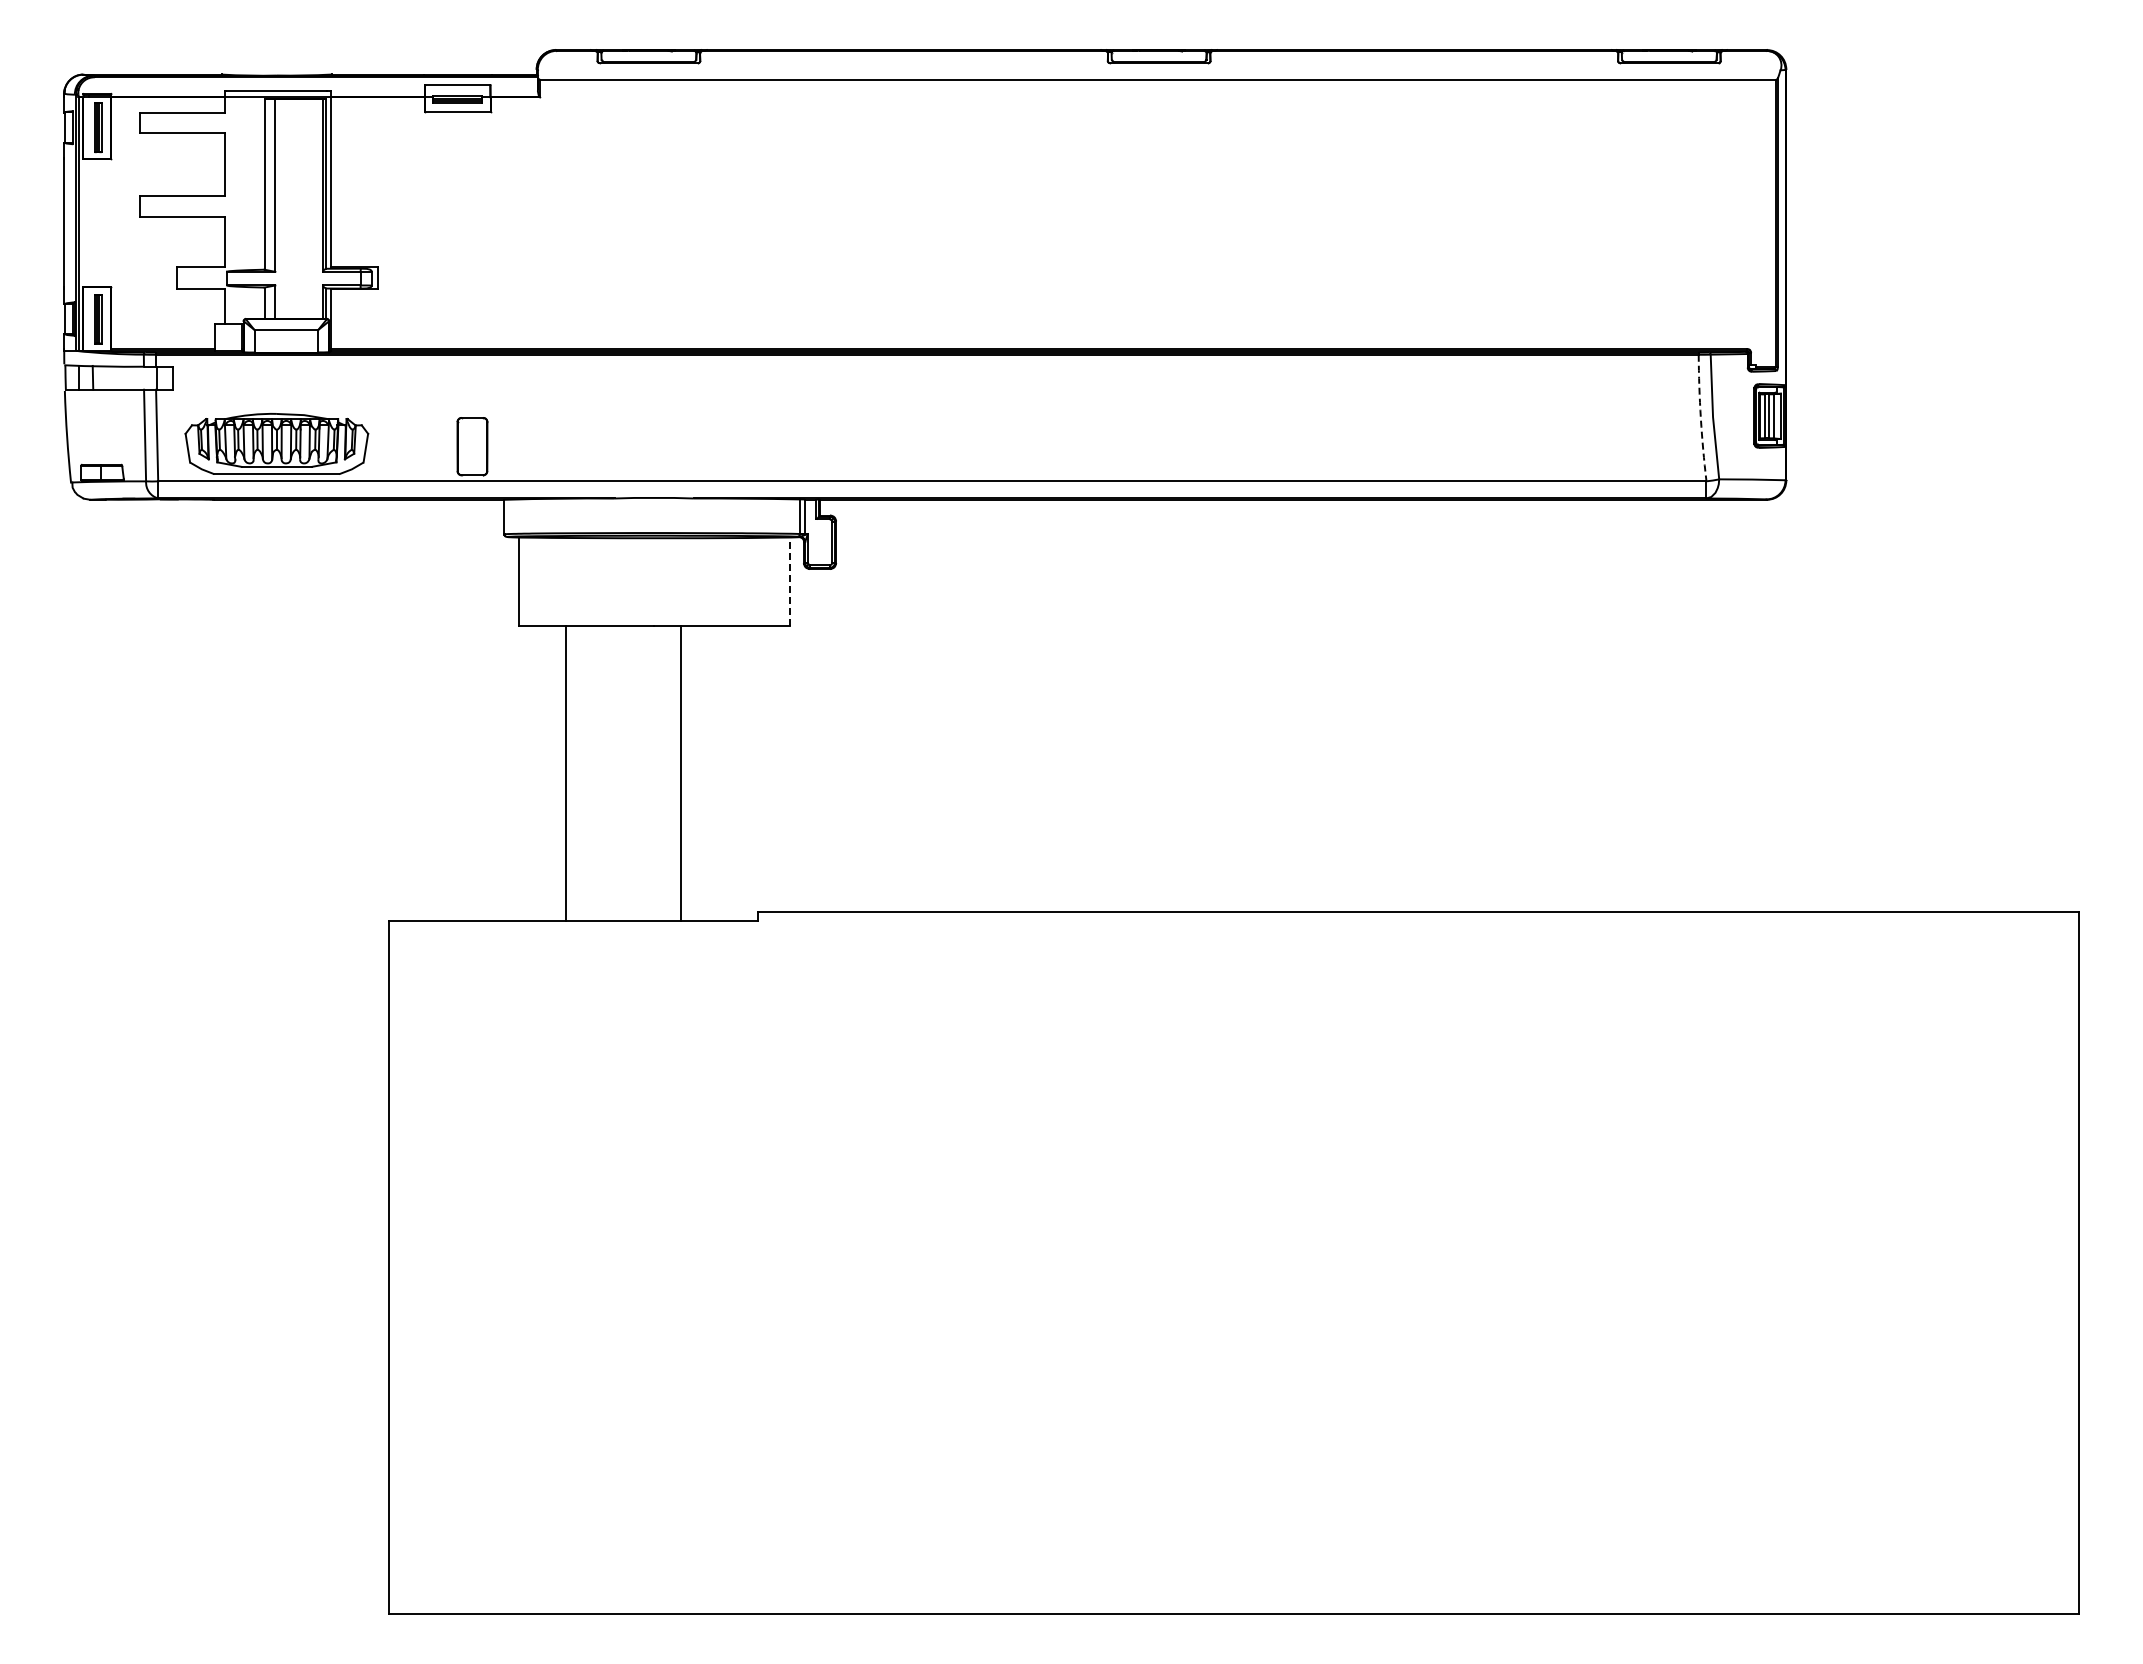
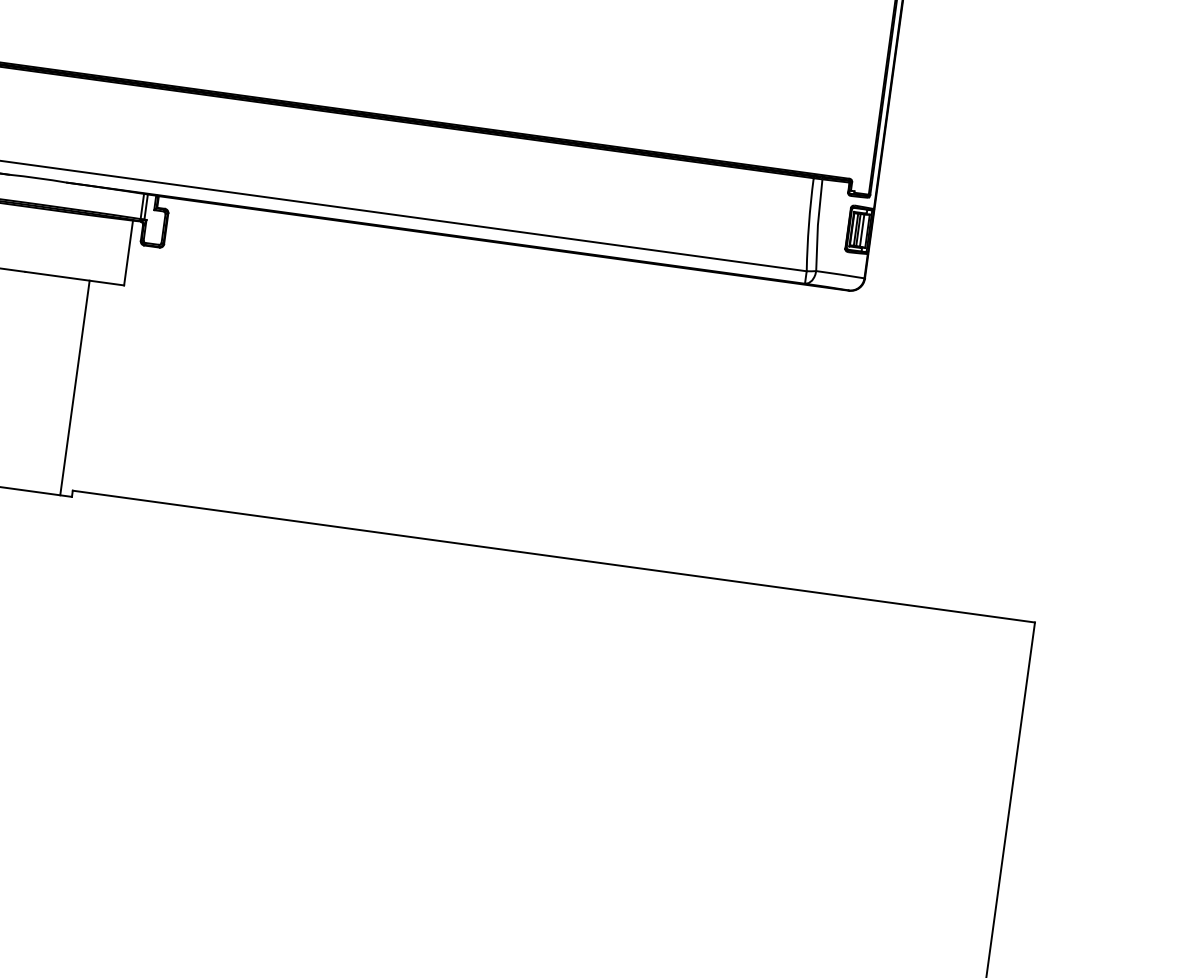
arc: (1700, 418) -> (808, 224), dashed -> solid
line: (789, 581) -> (128, 252), dashed -> solid
line: (681, 773) -> (75, 387), moved

